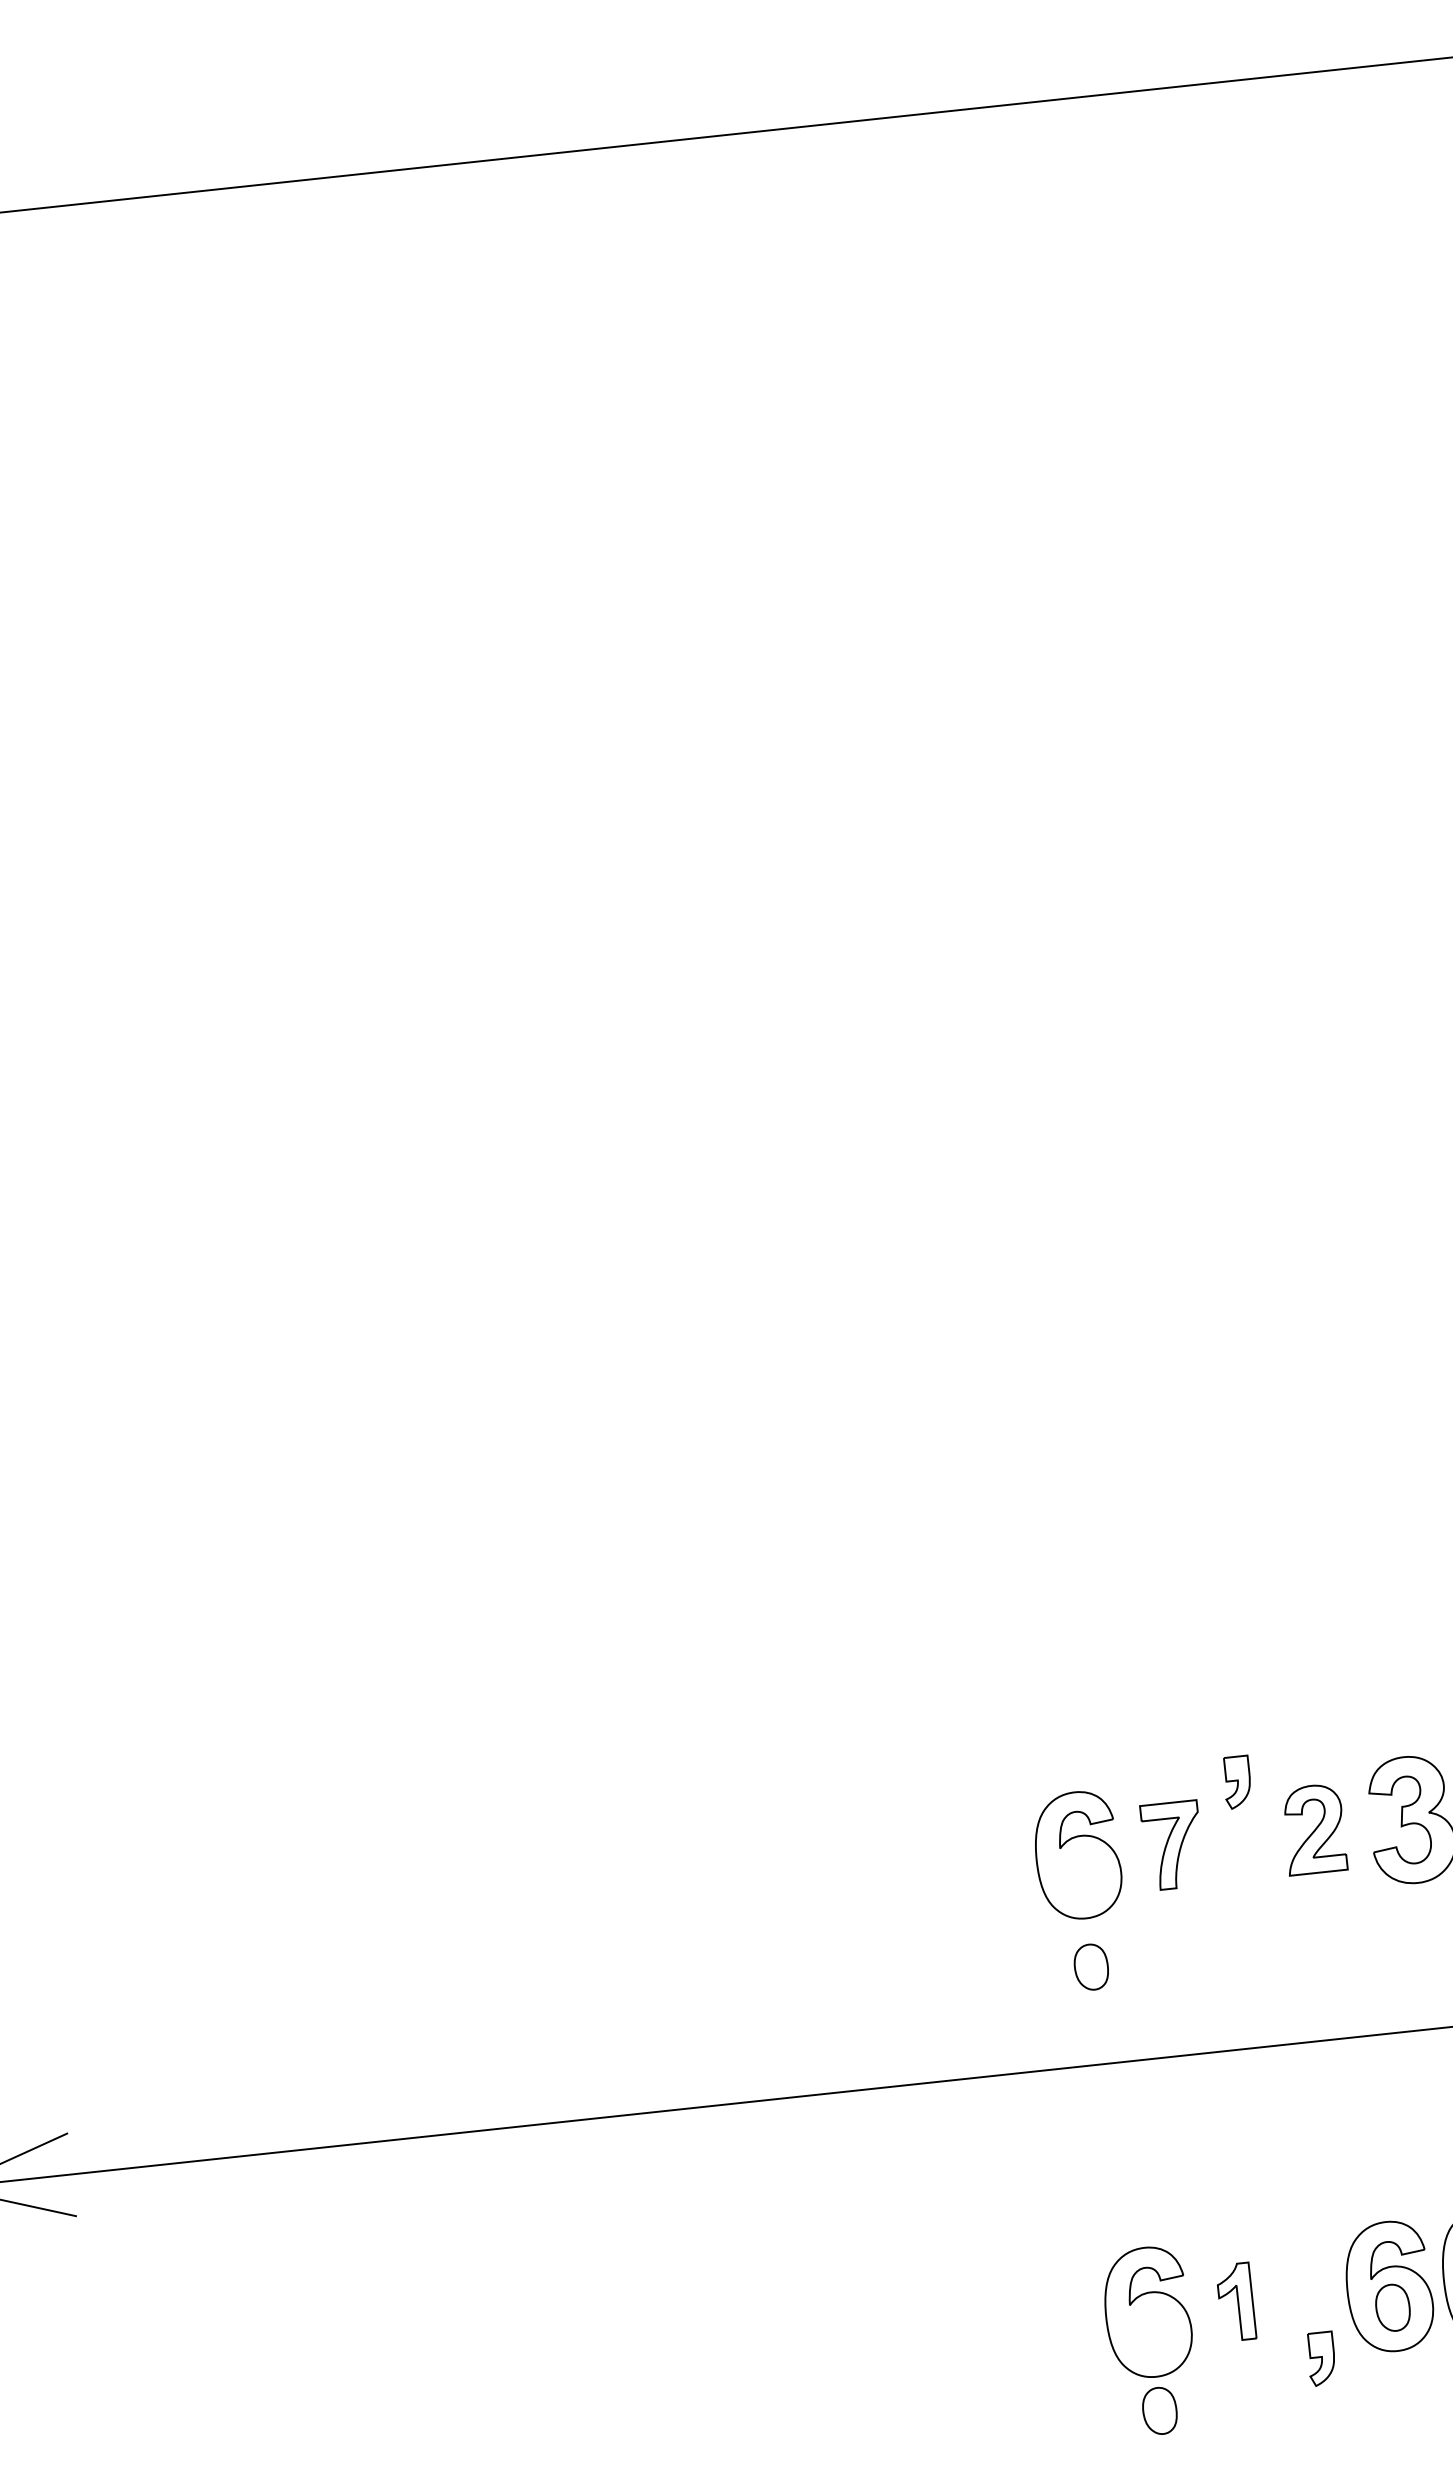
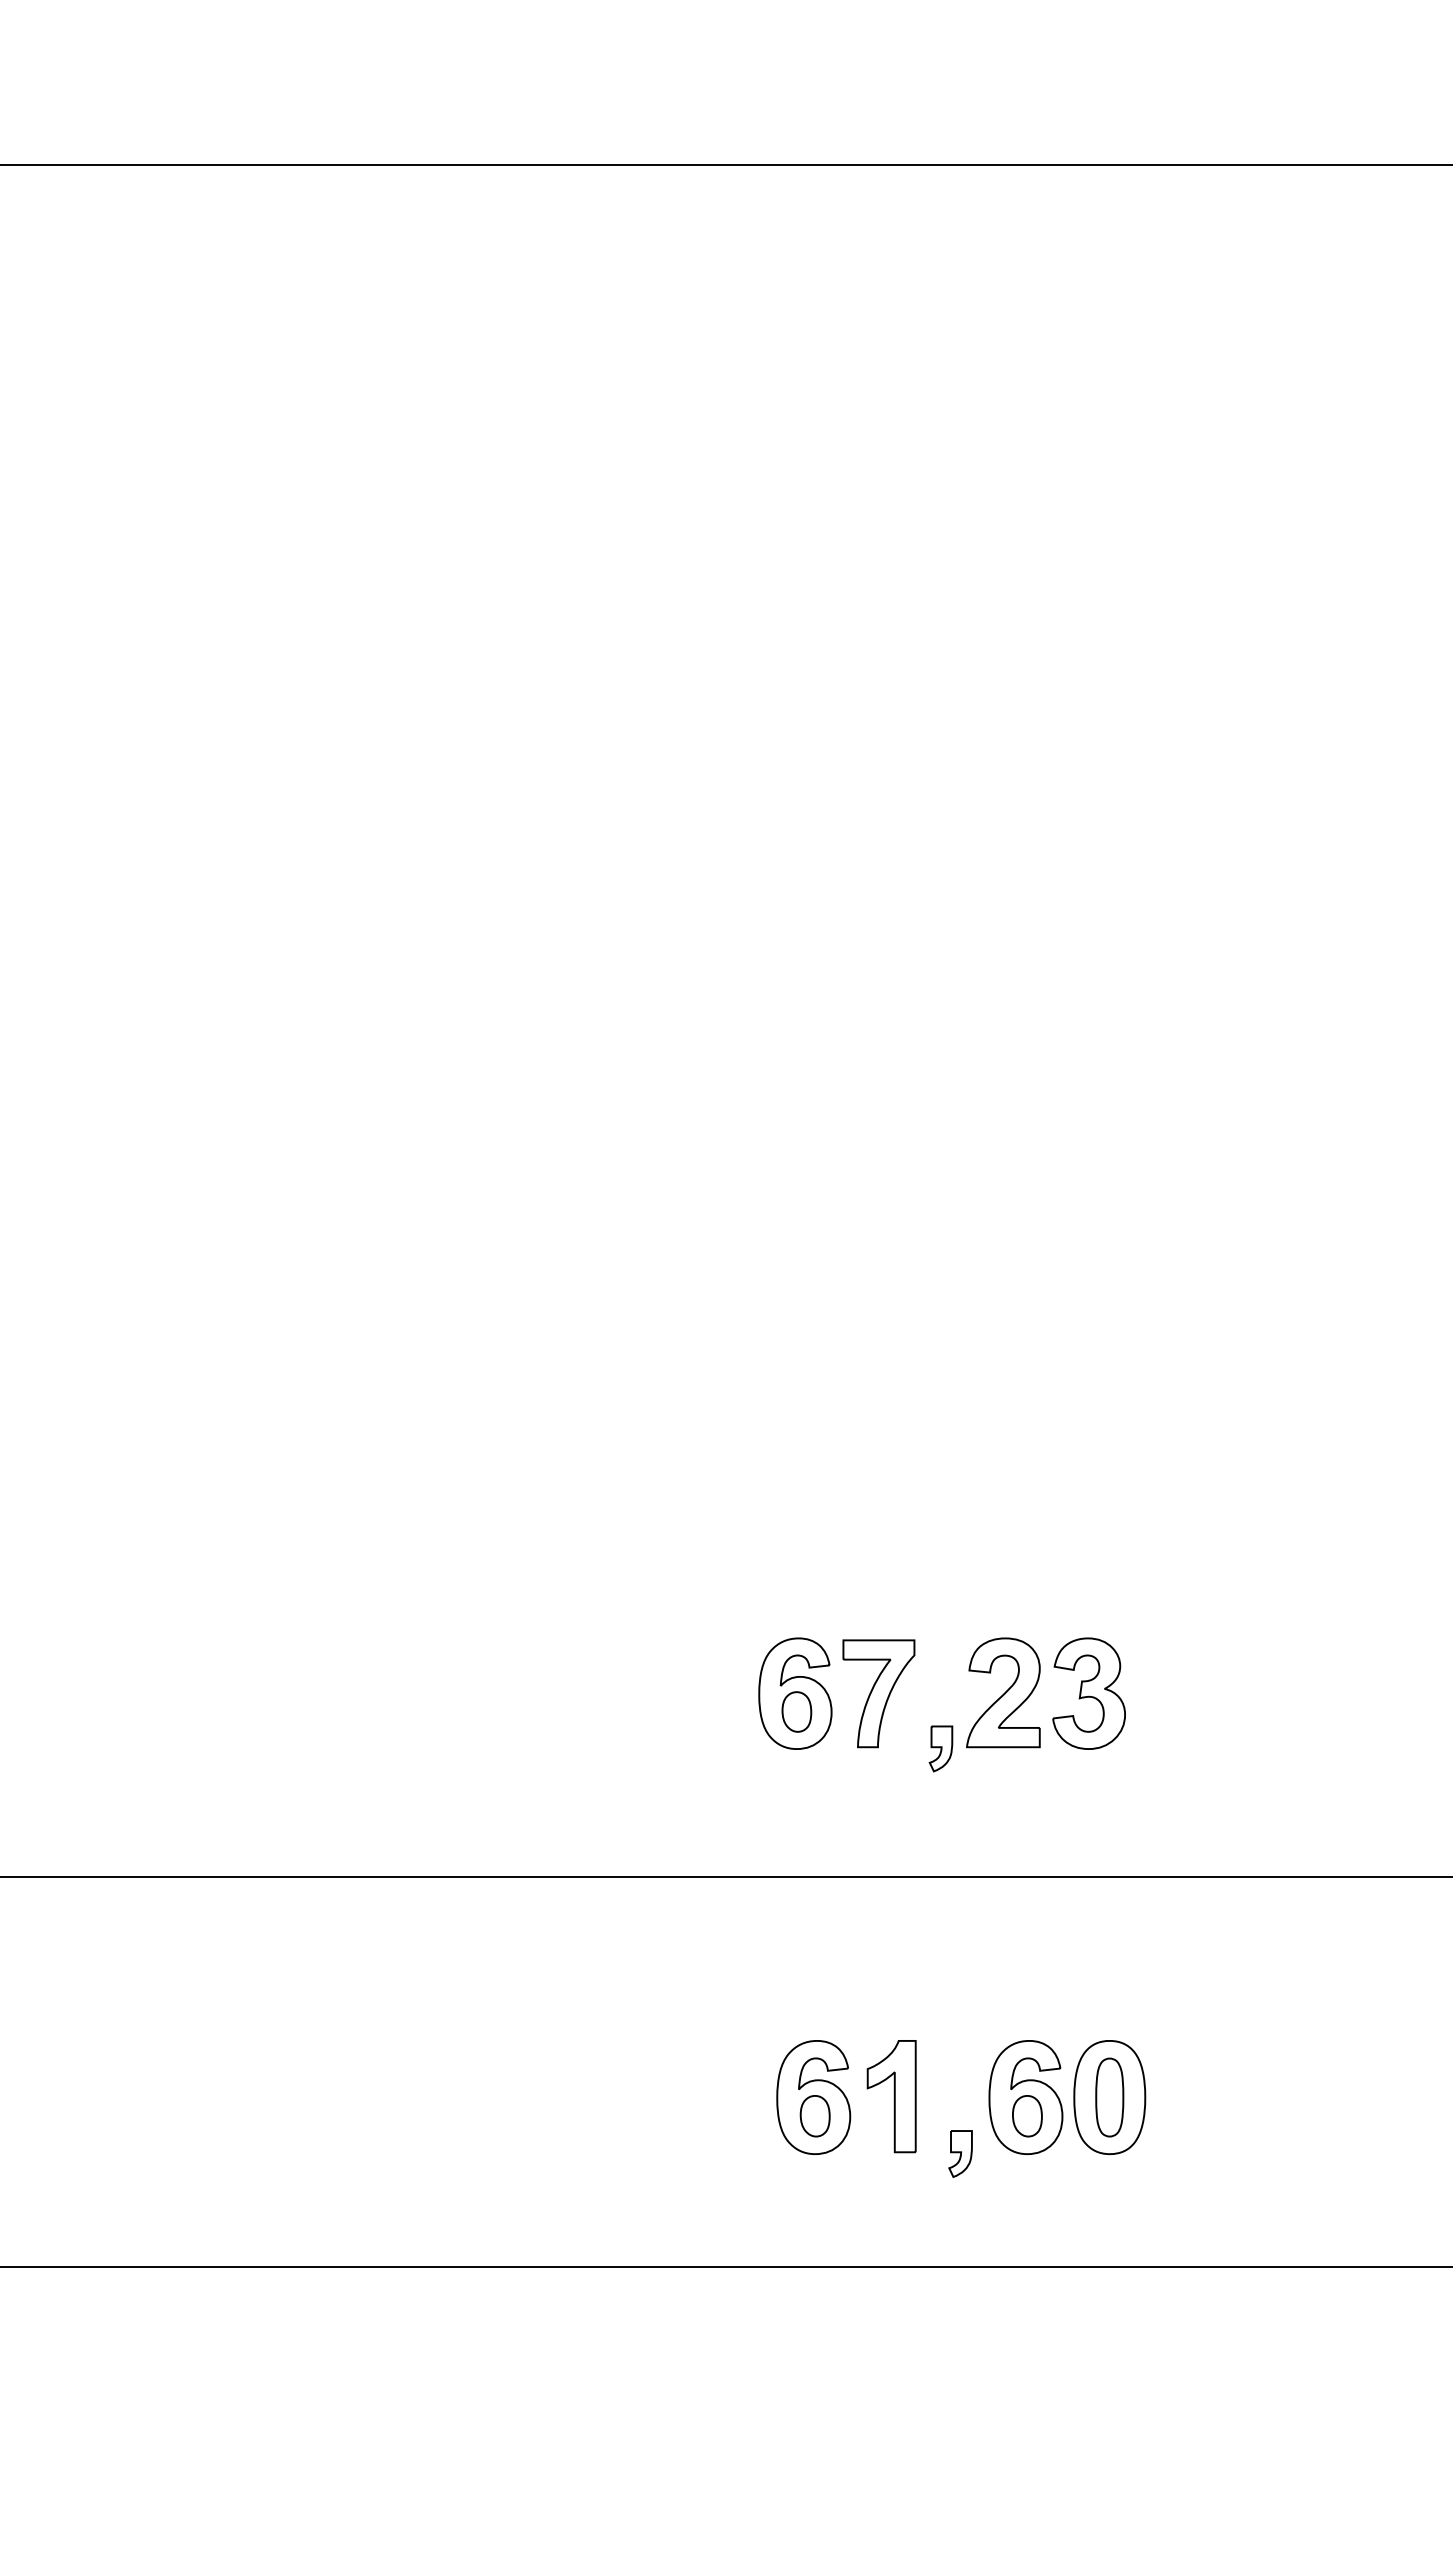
part: (1236, 1782) -> (940, 1748), moved
part: (1314, 1828) -> (1003, 1692), size x1.43
part: (1172, 1845) -> (878, 1693), size x1.43
part: (1090, 1966) -> (796, 1711), moved
part: (1236, 2301) -> (891, 2096), size x1.67
part: (1159, 2411) -> (814, 2116), moved

